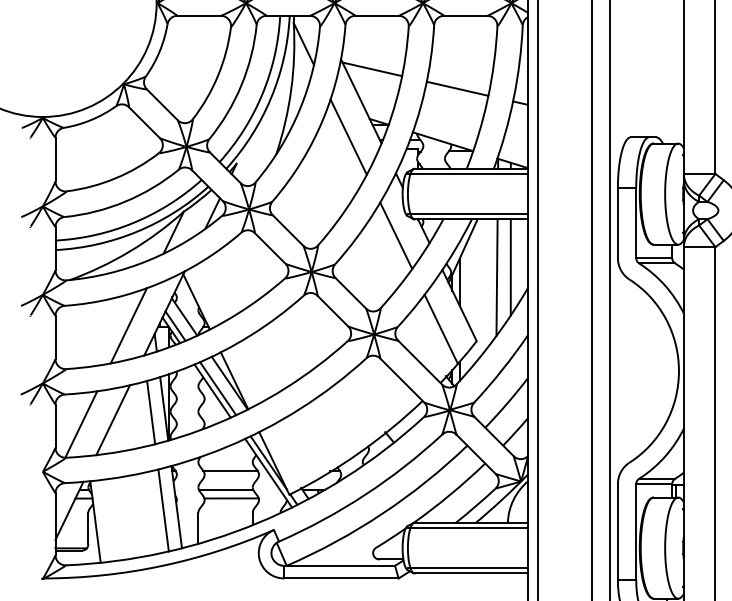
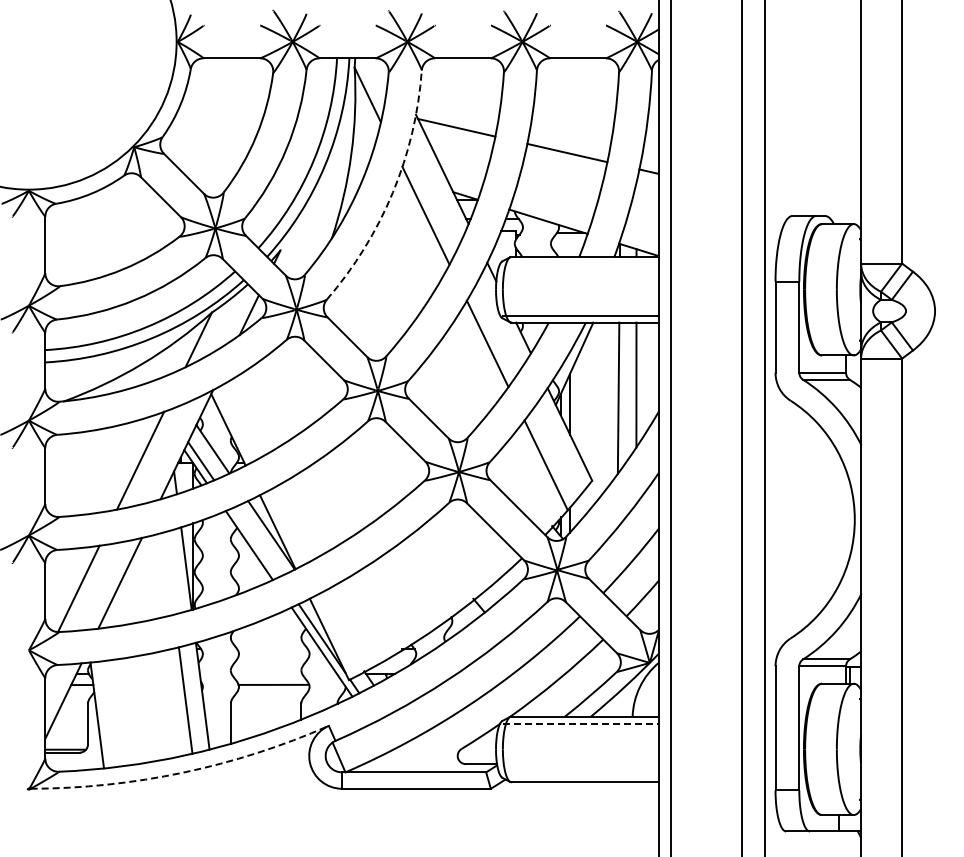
arc: (322, 119) -> (392, 192), solid -> dashed
line: (467, 174) -> (580, 264), removed
line: (218, 387) -> (256, 541), removed
line: (151, 412) -> (169, 573), removed
line: (230, 471) -> (272, 649), removed
line: (225, 489) -> (266, 673), removed
line: (468, 528) -> (581, 723), solid -> dashed
arc: (161, 565) -> (183, 772), solid -> dashed
line: (467, 568) -> (580, 775), removed

